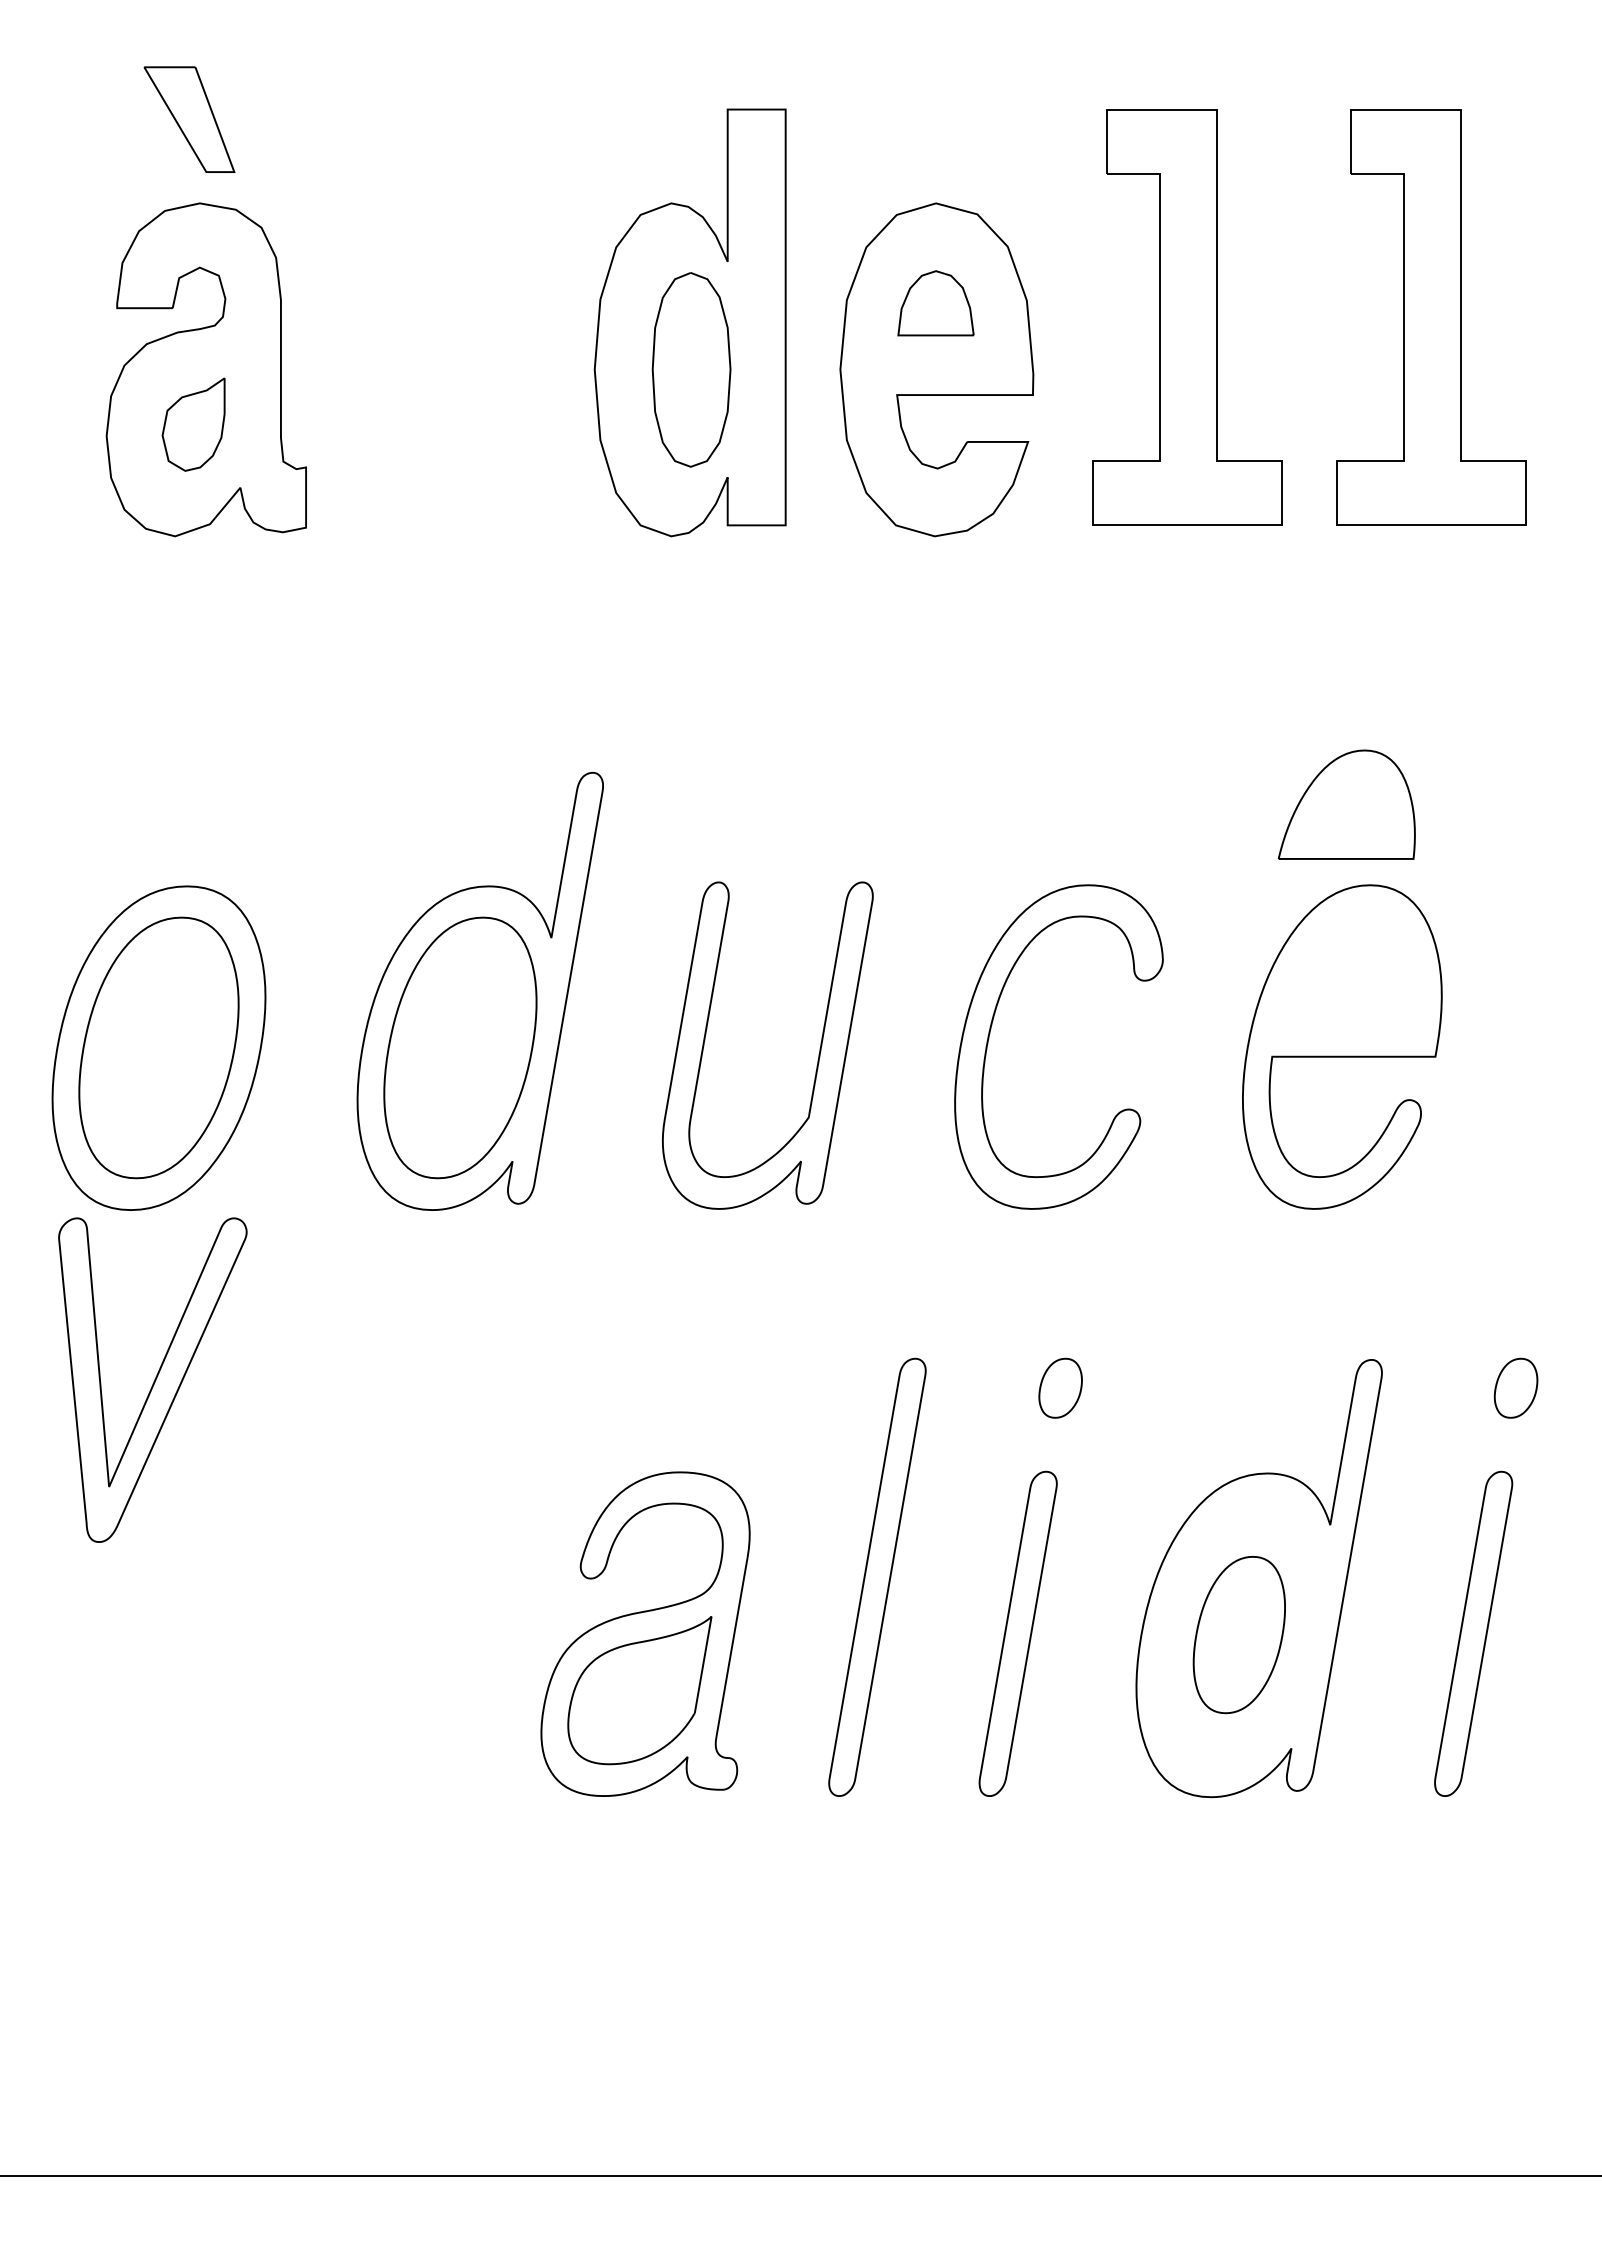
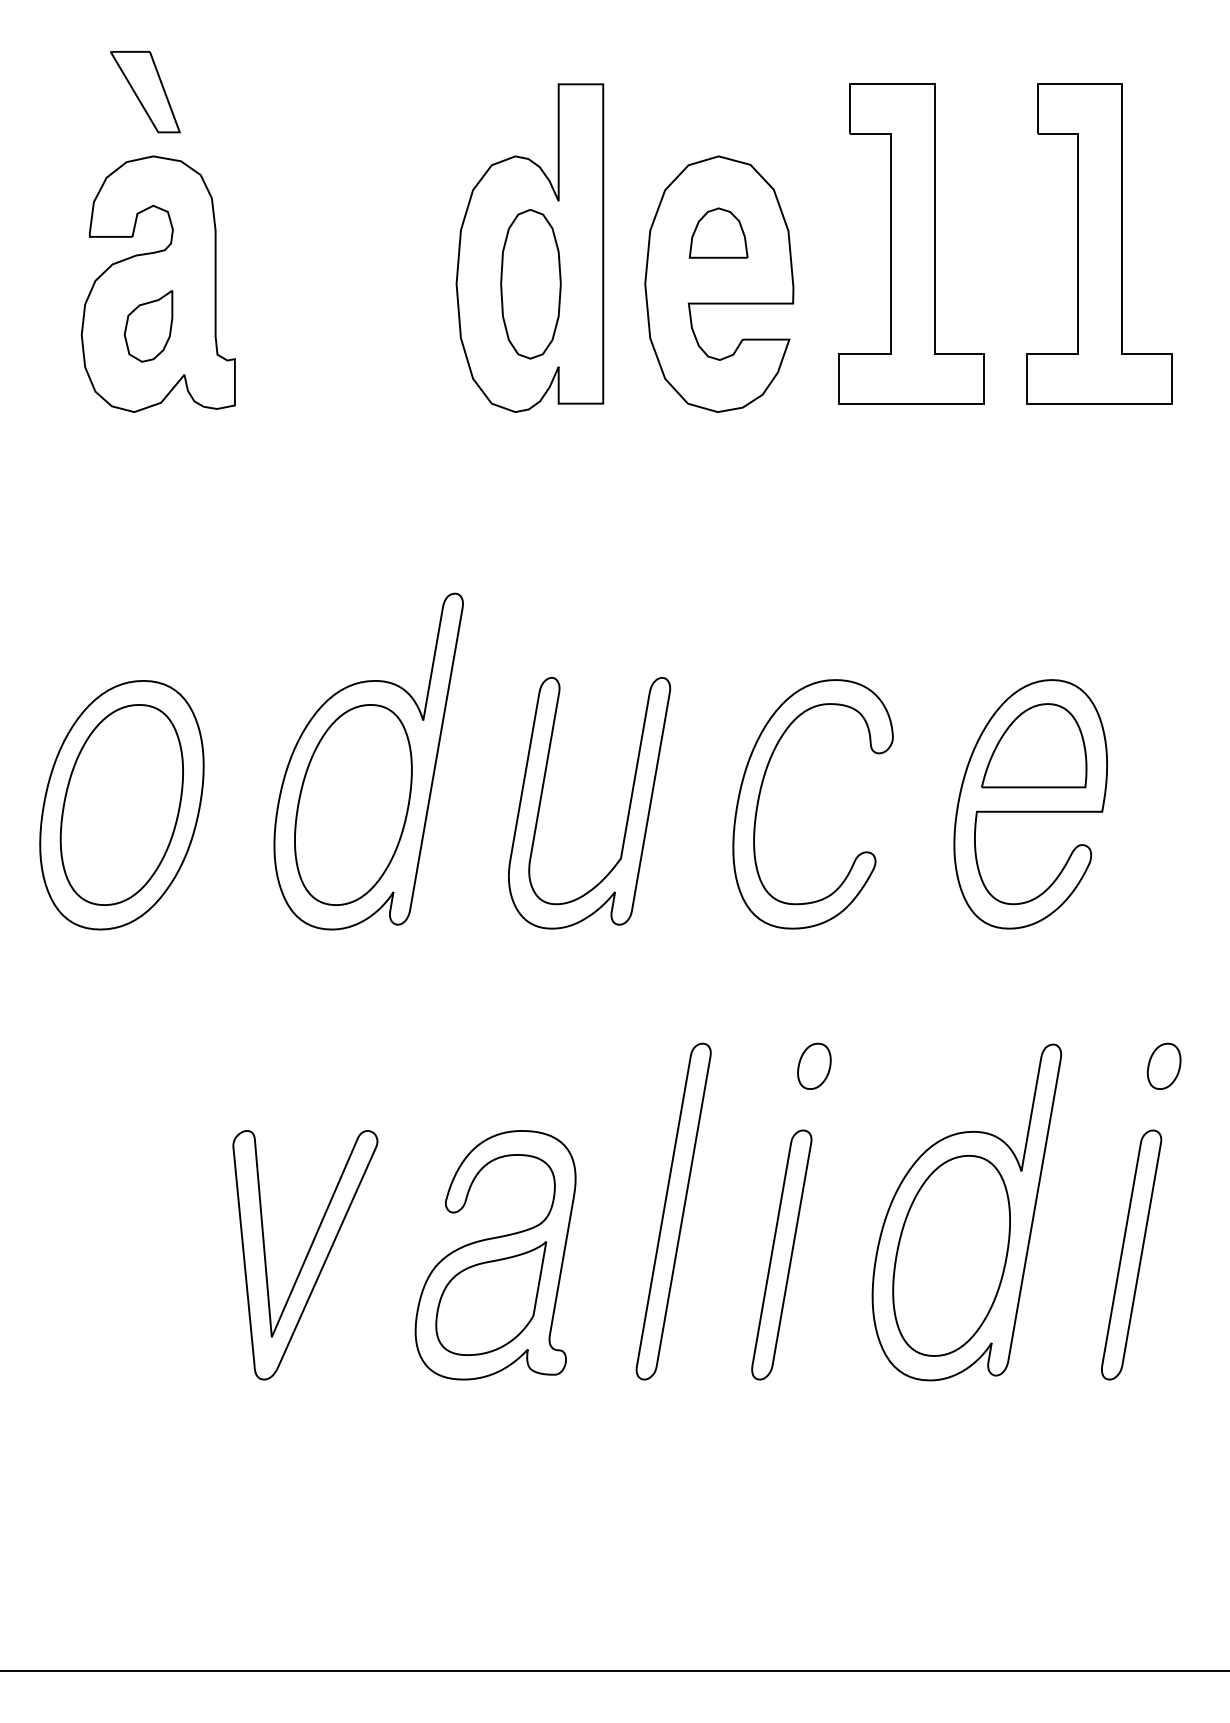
part: (1346, 804) -> (1033, 745), moved
part: (152, 1379) -> (305, 1254), moved
part: (1239, 1634) -> (951, 1255), size x1.67

